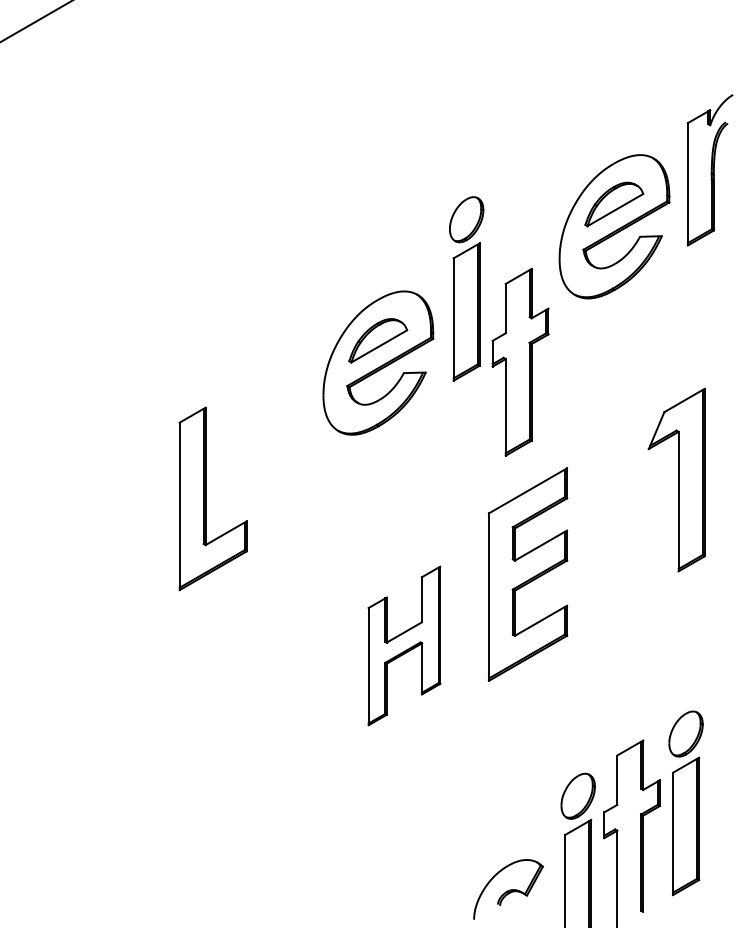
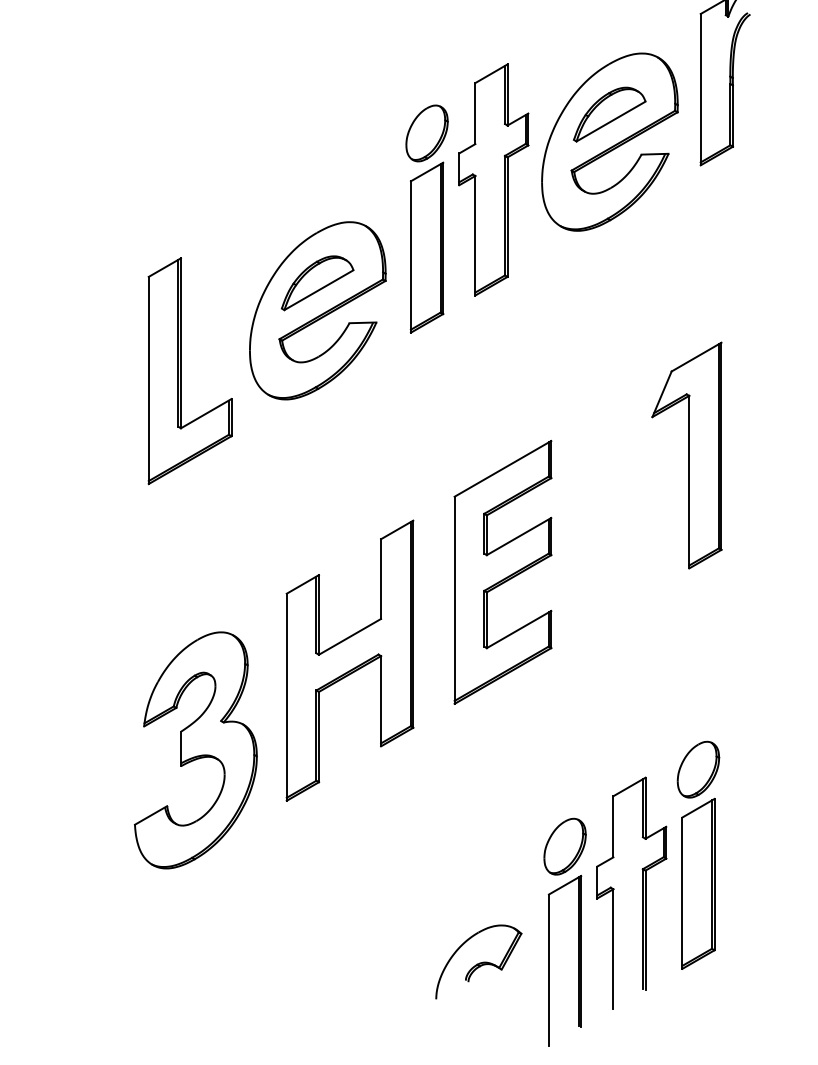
part: (520, 362) -> (493, 180), moved
part: (212, 498) -> (189, 370), moved
part: (404, 645) -> (350, 660), size x1.43
part: (279, 718) -> (195, 750), added

